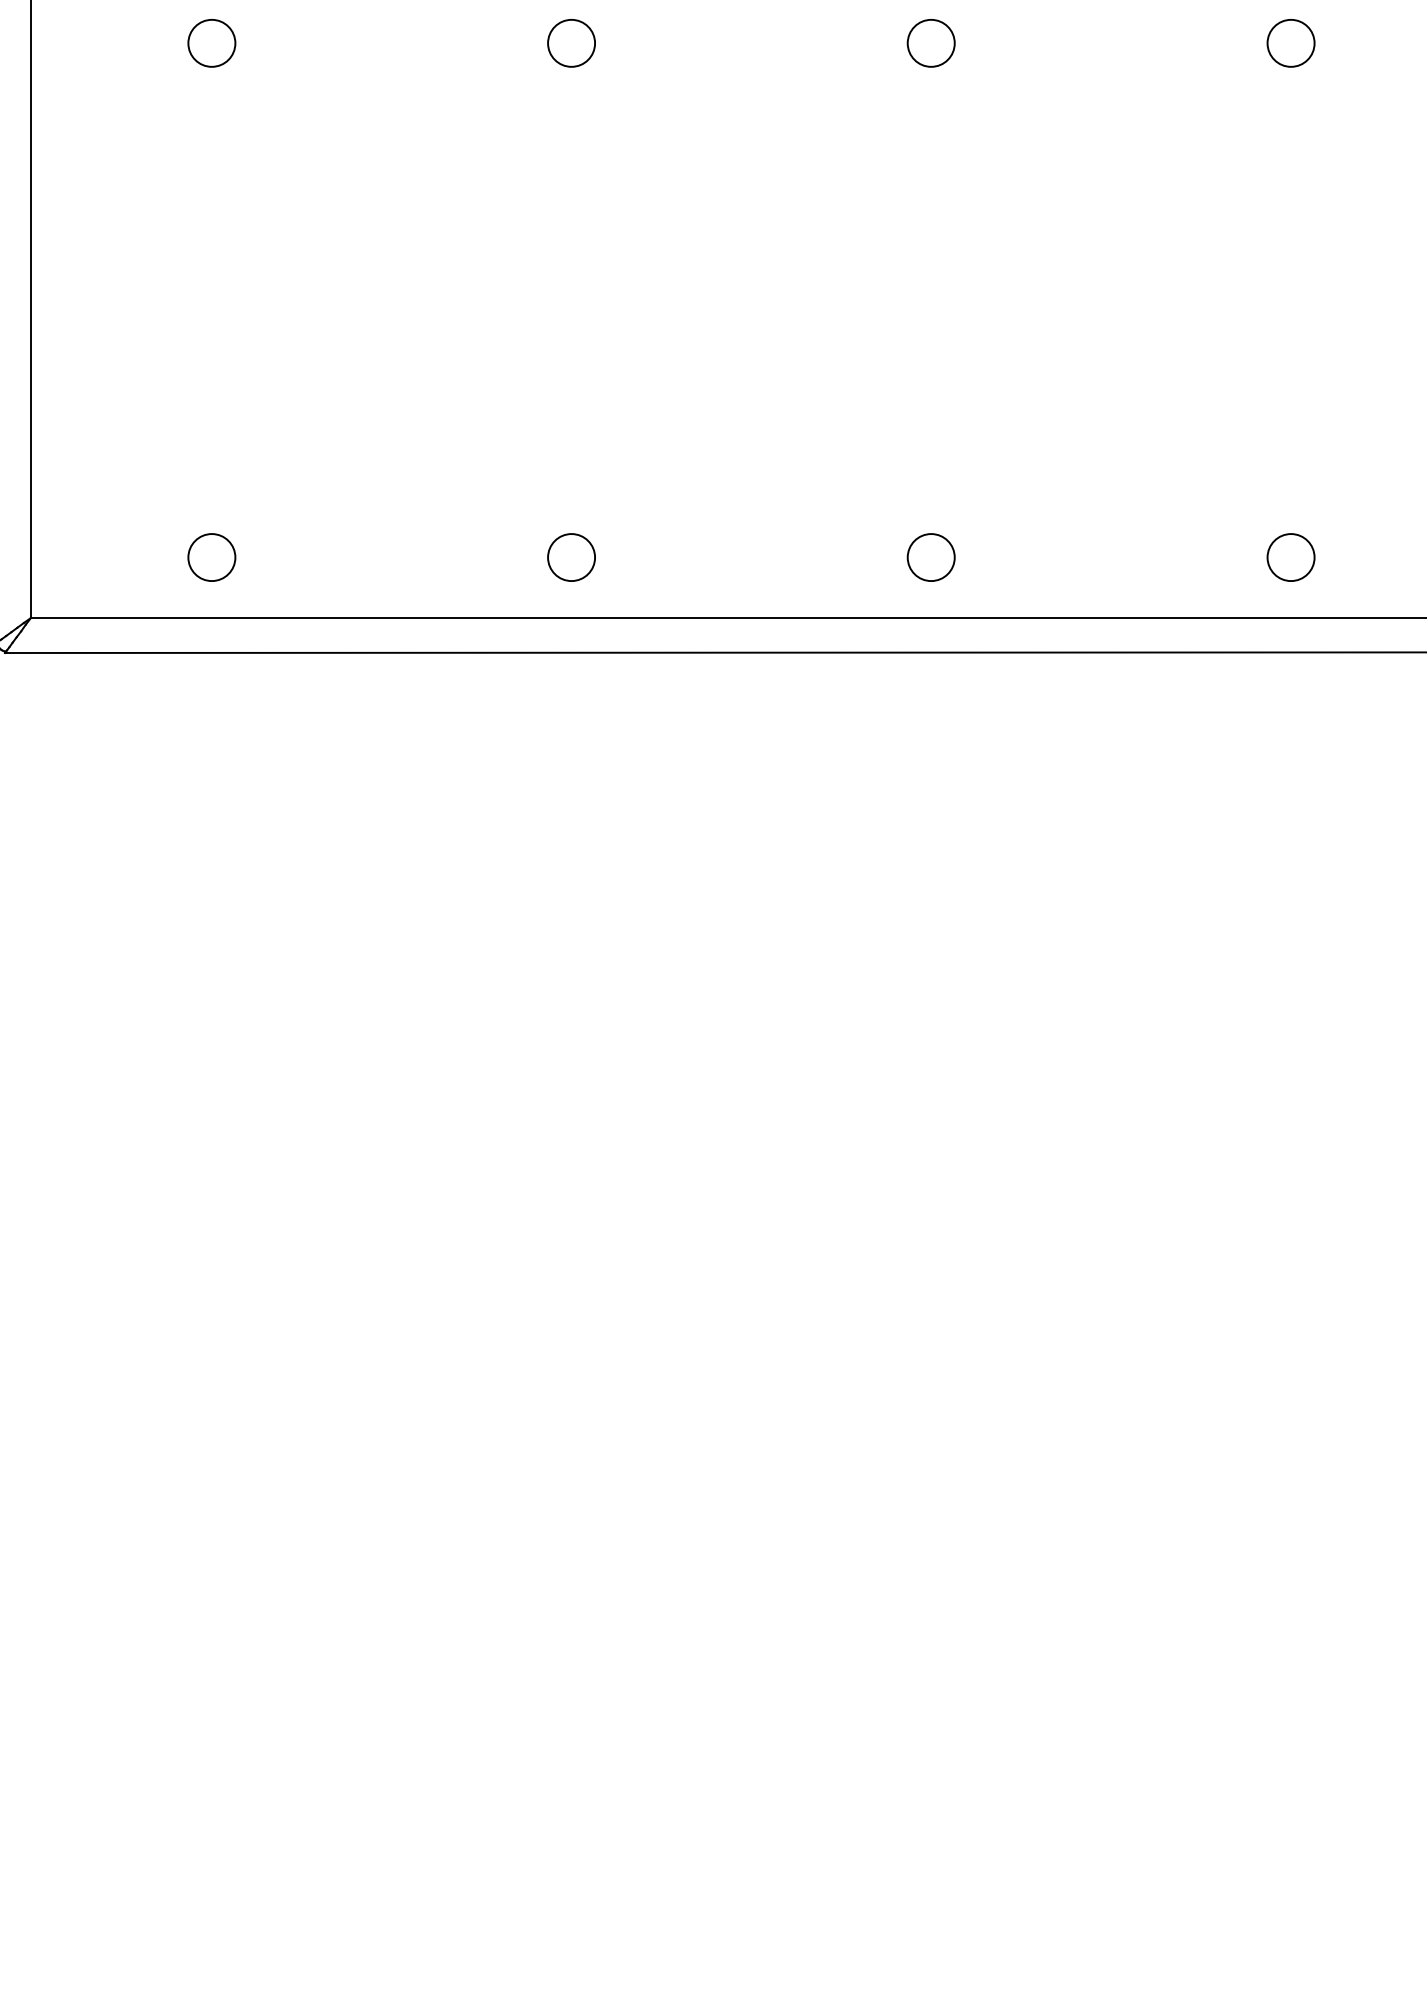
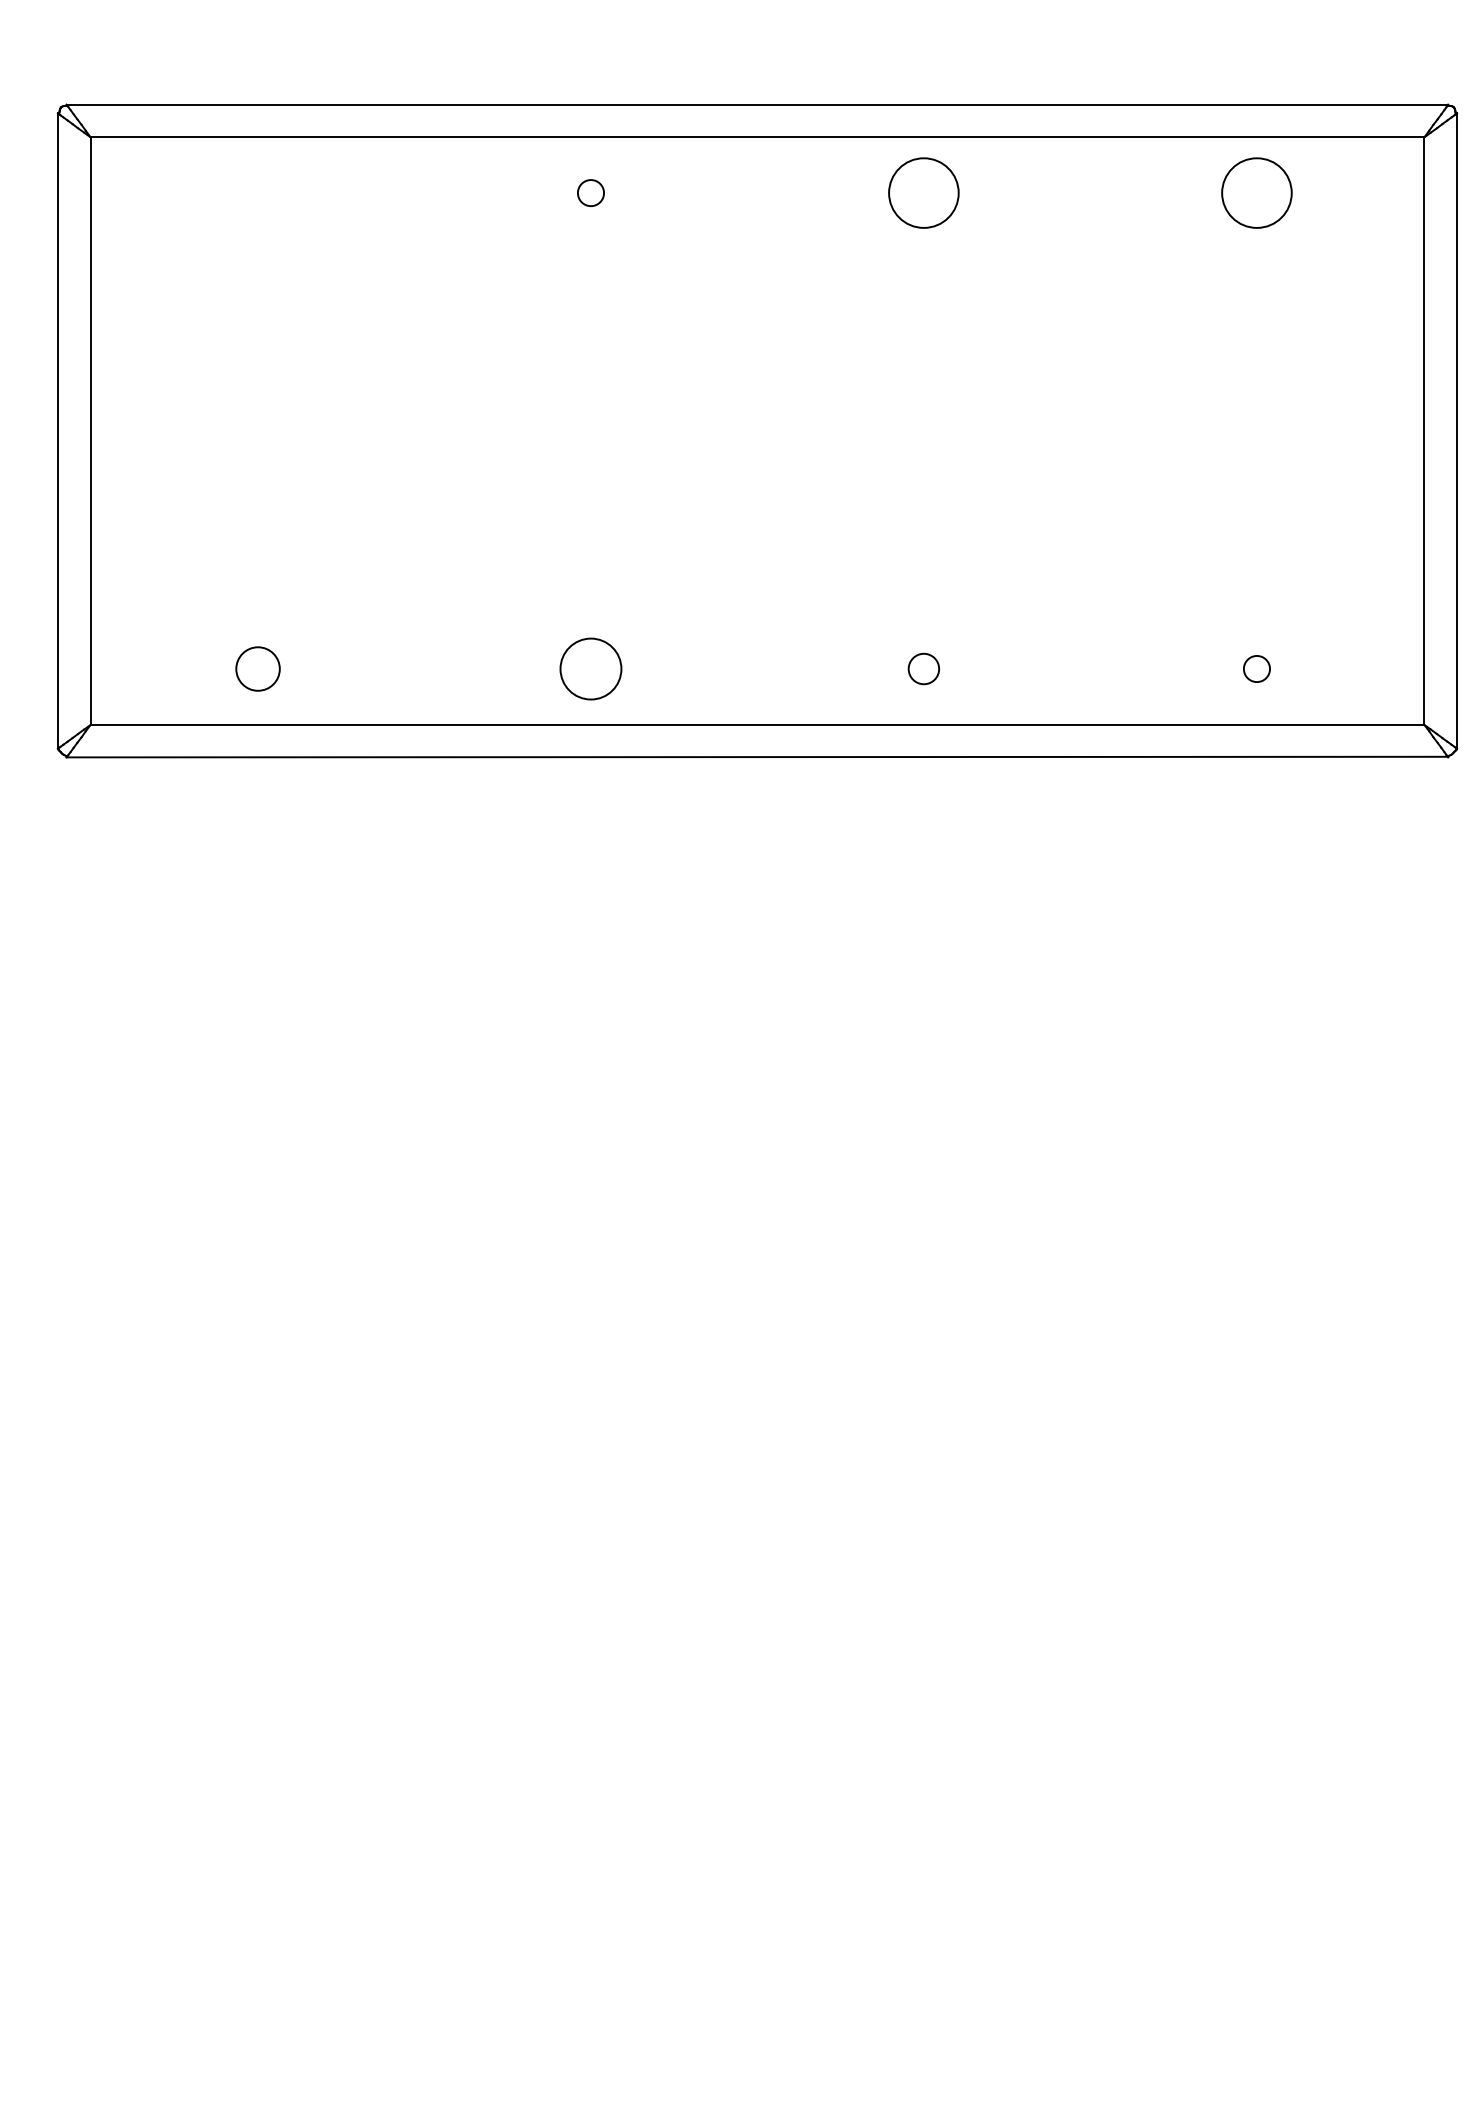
circle: (211, 42) -> (257, 192), removed
circle: (571, 42) -> (590, 192), size x0.6
circle: (930, 42) -> (923, 192), size x1.6
circle: (1290, 42) -> (1256, 192), size x1.6
circle: (571, 556) -> (590, 668), size x1.4
circle: (930, 556) -> (923, 668), size x0.7
circle: (1290, 556) -> (1256, 668), size x0.6

